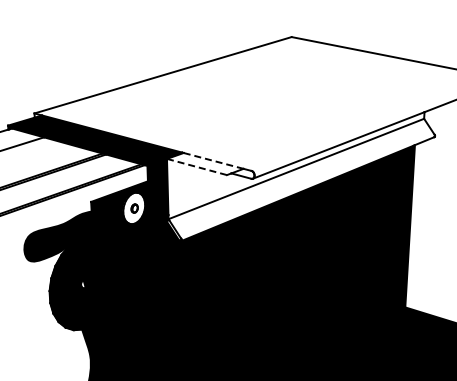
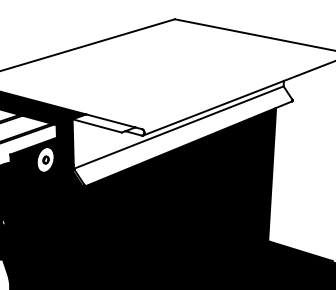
line: (213, 160) -> (110, 120), dashed -> solid
line: (197, 167) -> (97, 126), dashed -> solid

